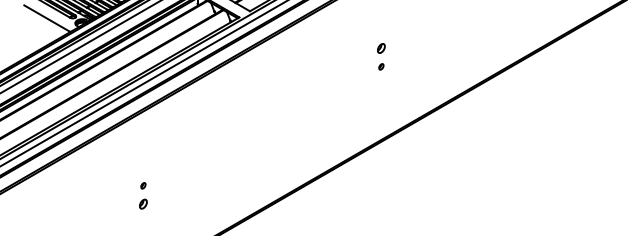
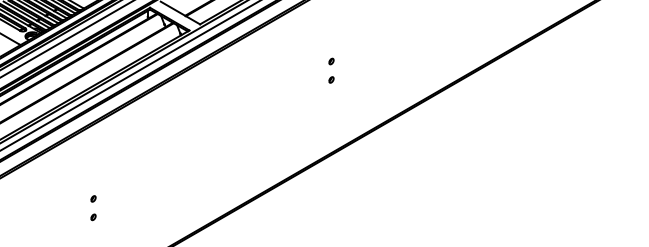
part: (381, 48) -> (331, 61), size x0.62
part: (143, 204) -> (93, 217), size x0.62

